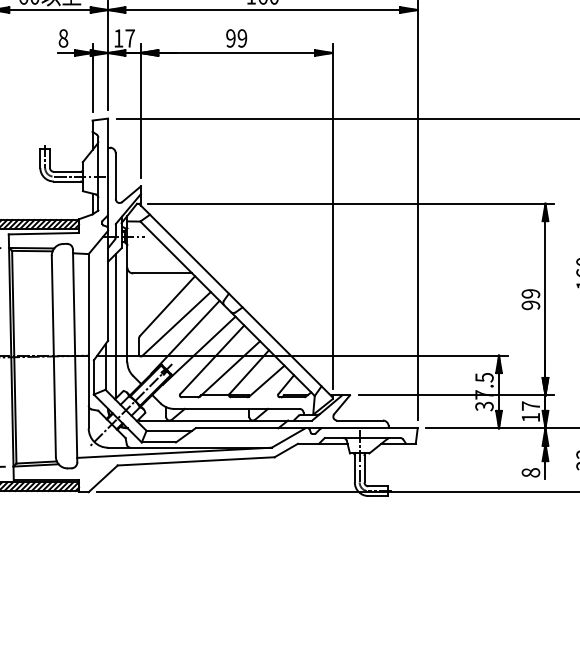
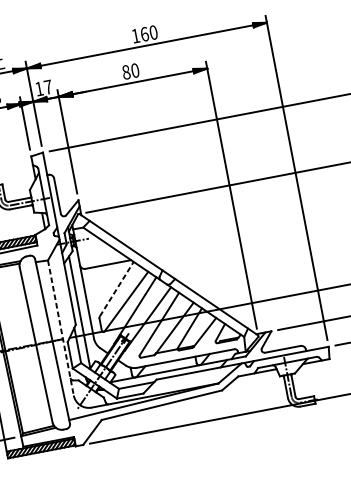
text: (236, 38) -> (130, 71), 99 -> 80
line: (167, 306) -> (116, 289), solid -> dashed
line: (88, 341) -> (60, 328), solid -> dashed

